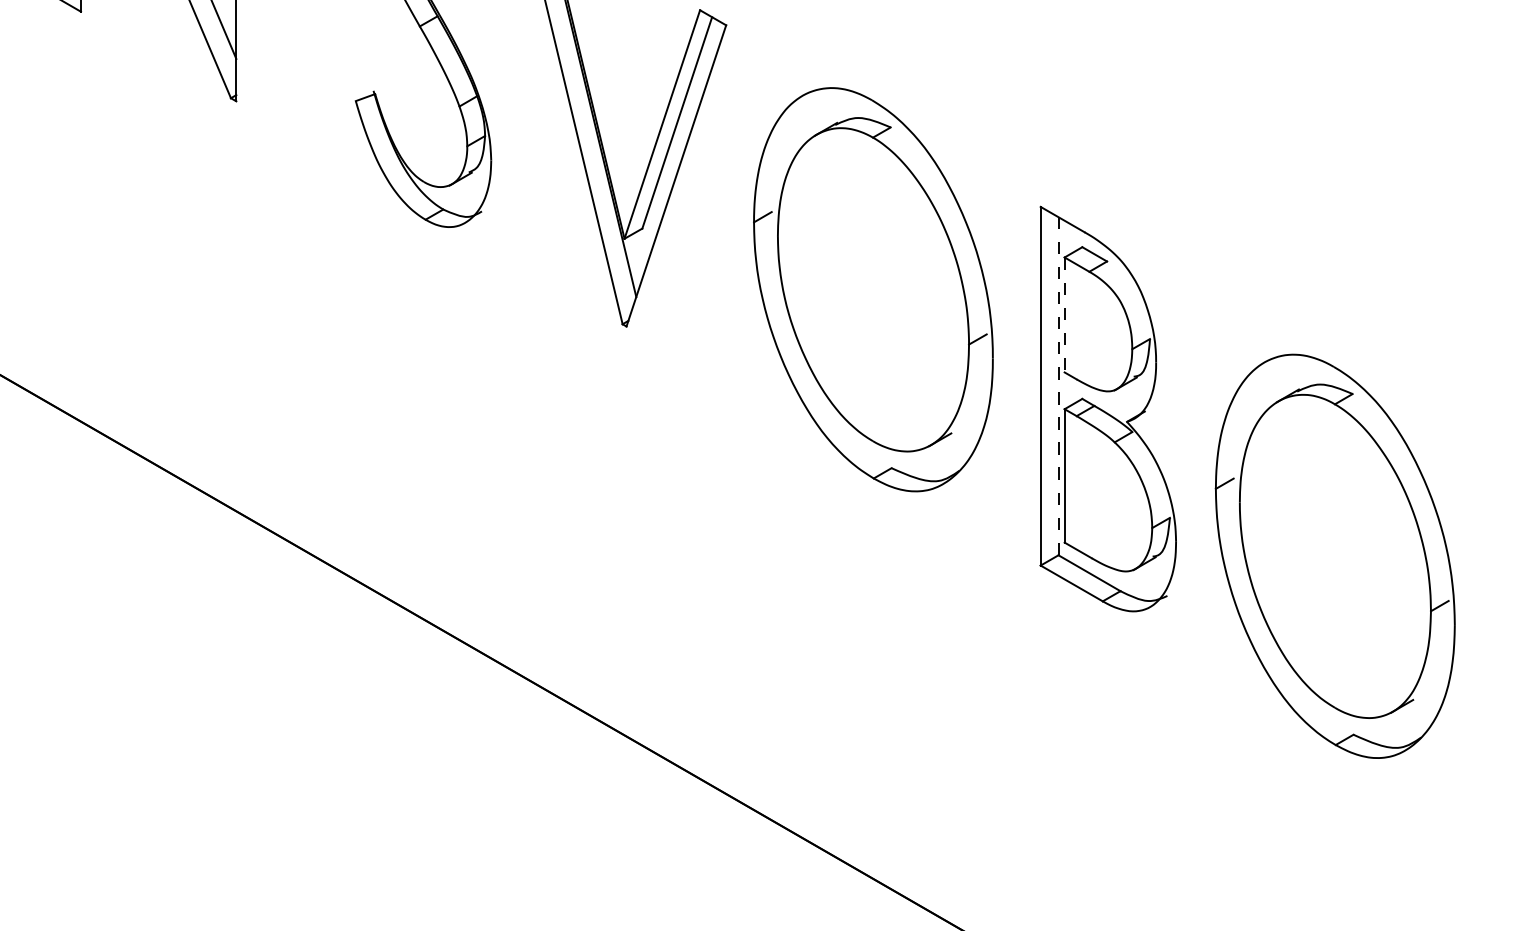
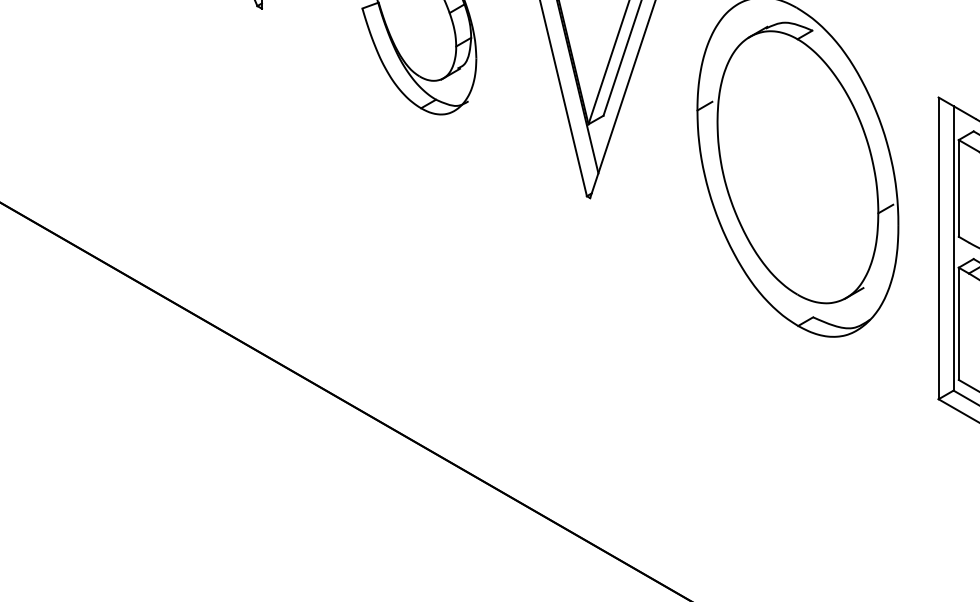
line: (1064, 315) -> (958, 188), dashed -> solid
line: (1058, 385) -> (953, 247), dashed -> solid

